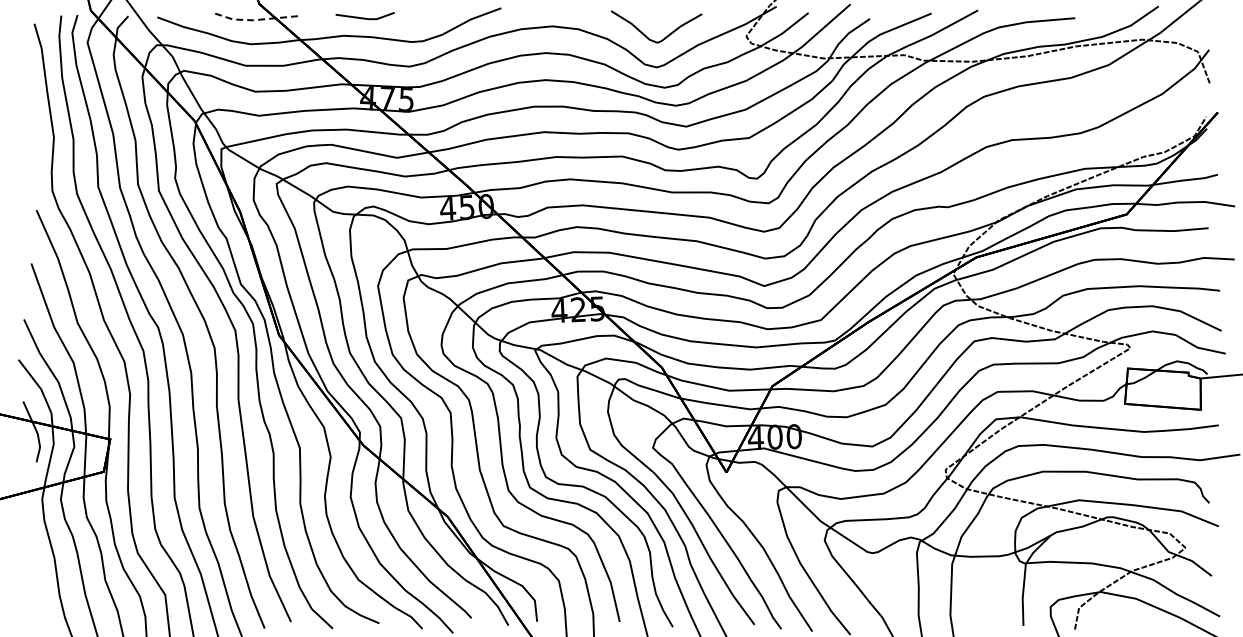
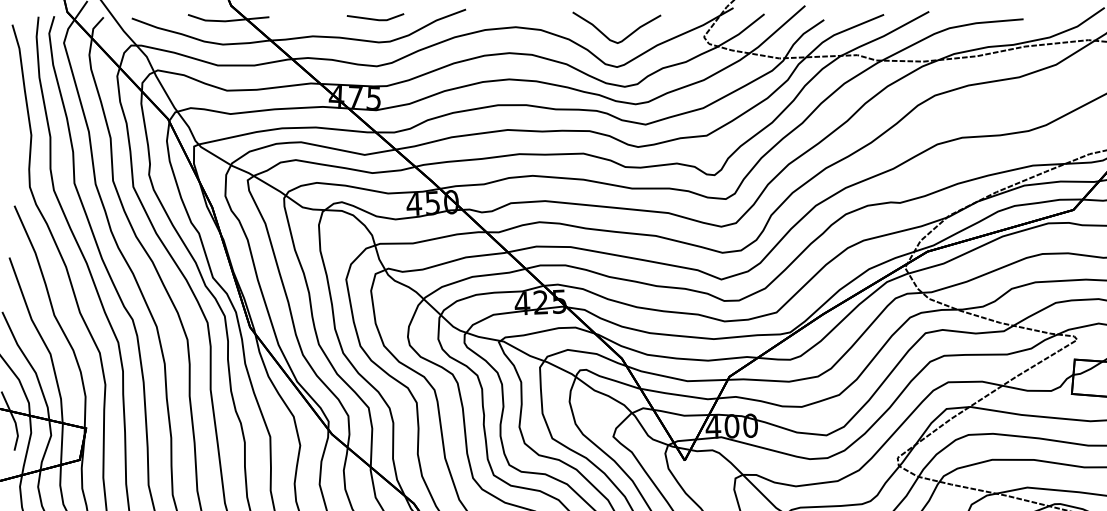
line: (364, 17) -> (374, 18), moved
line: (255, 20) -> (227, 21), dashed -> solid

